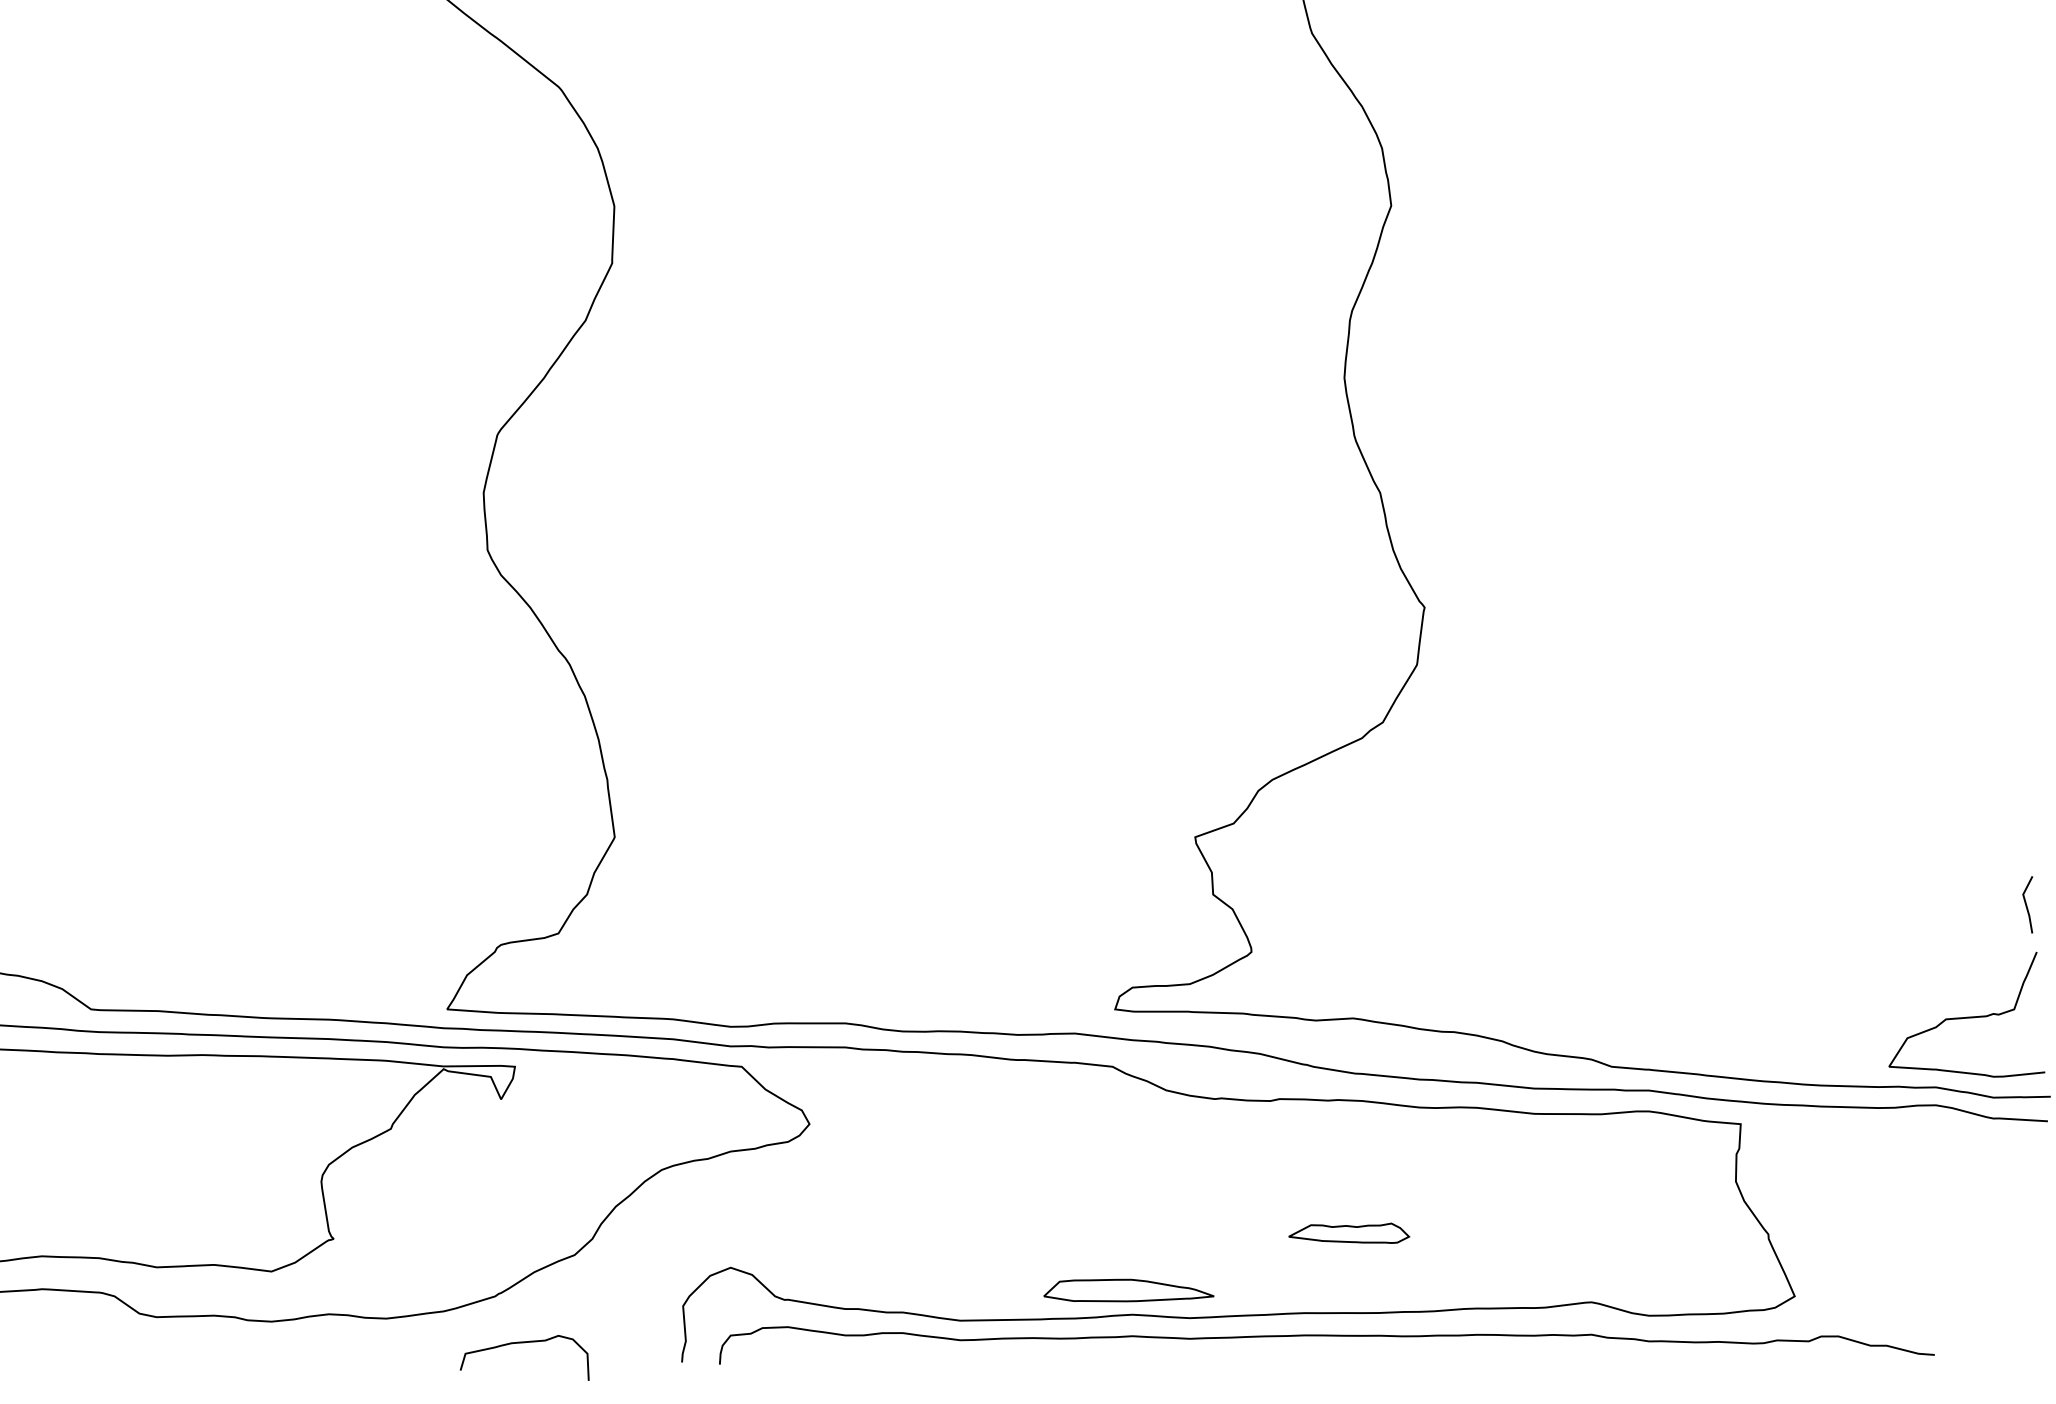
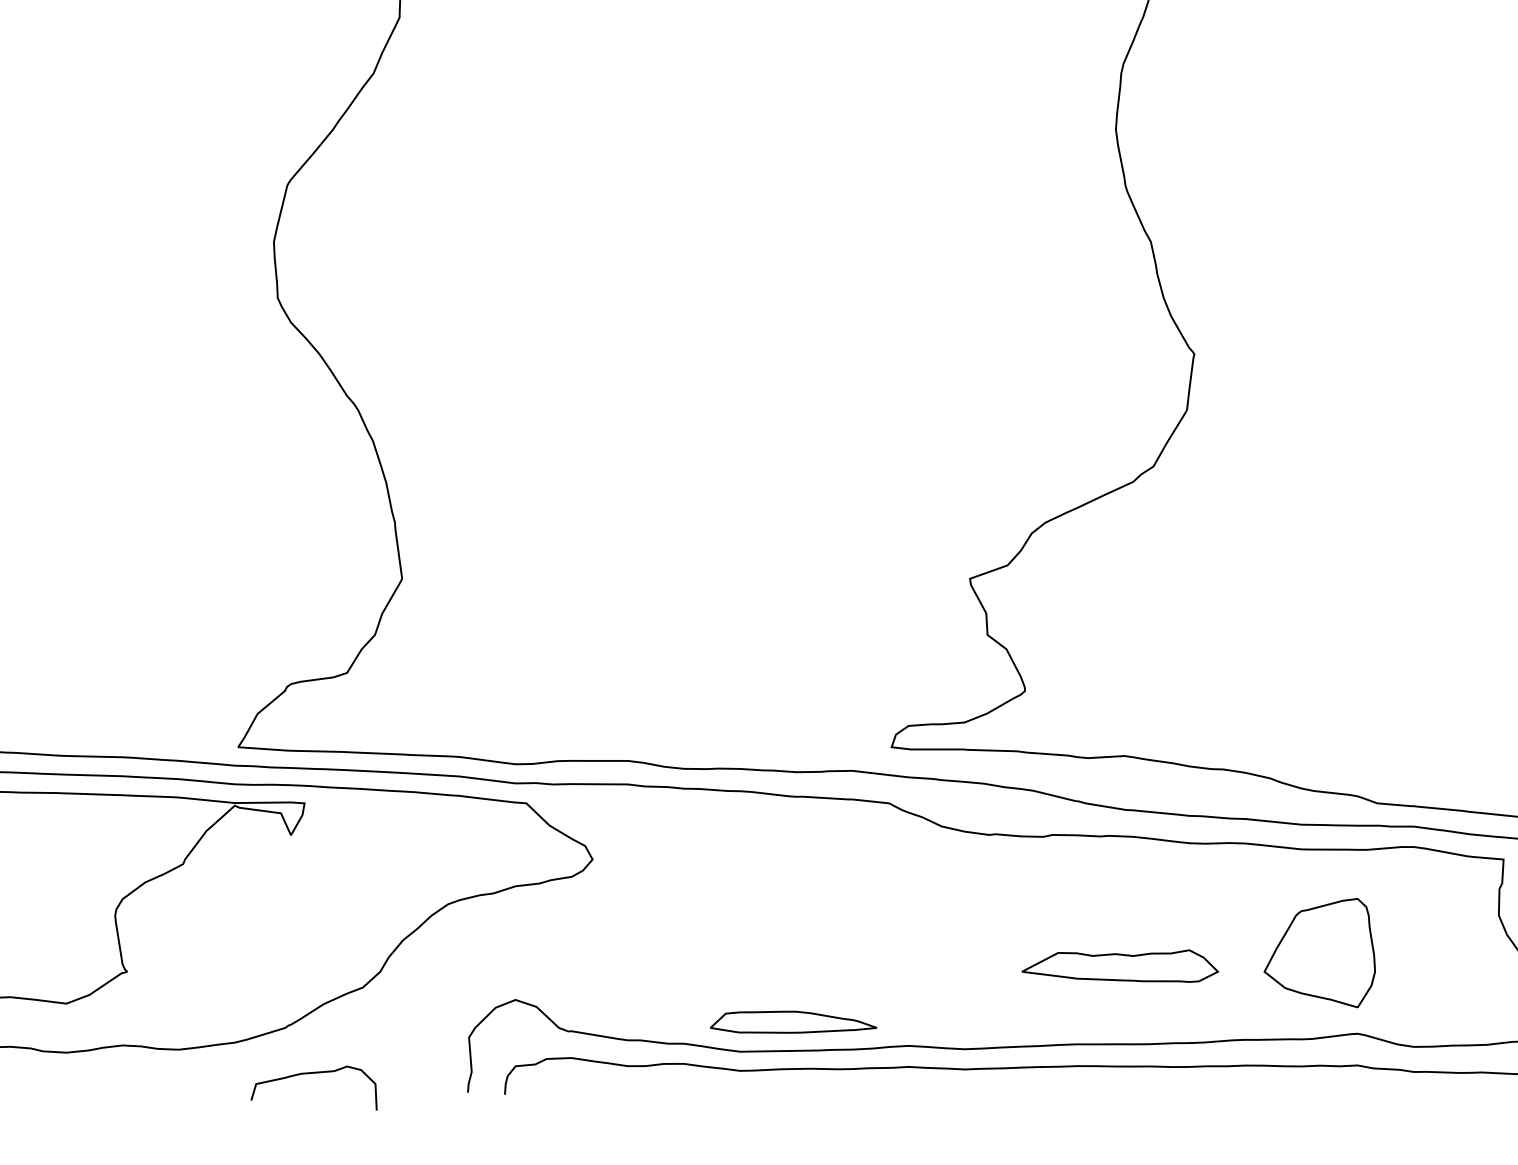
part: (1552, 1219) -> (1319, 952), added
part: (1349, 1233) -> (1120, 966), size x1.67
part: (1128, 1290) -> (793, 1022), moved

